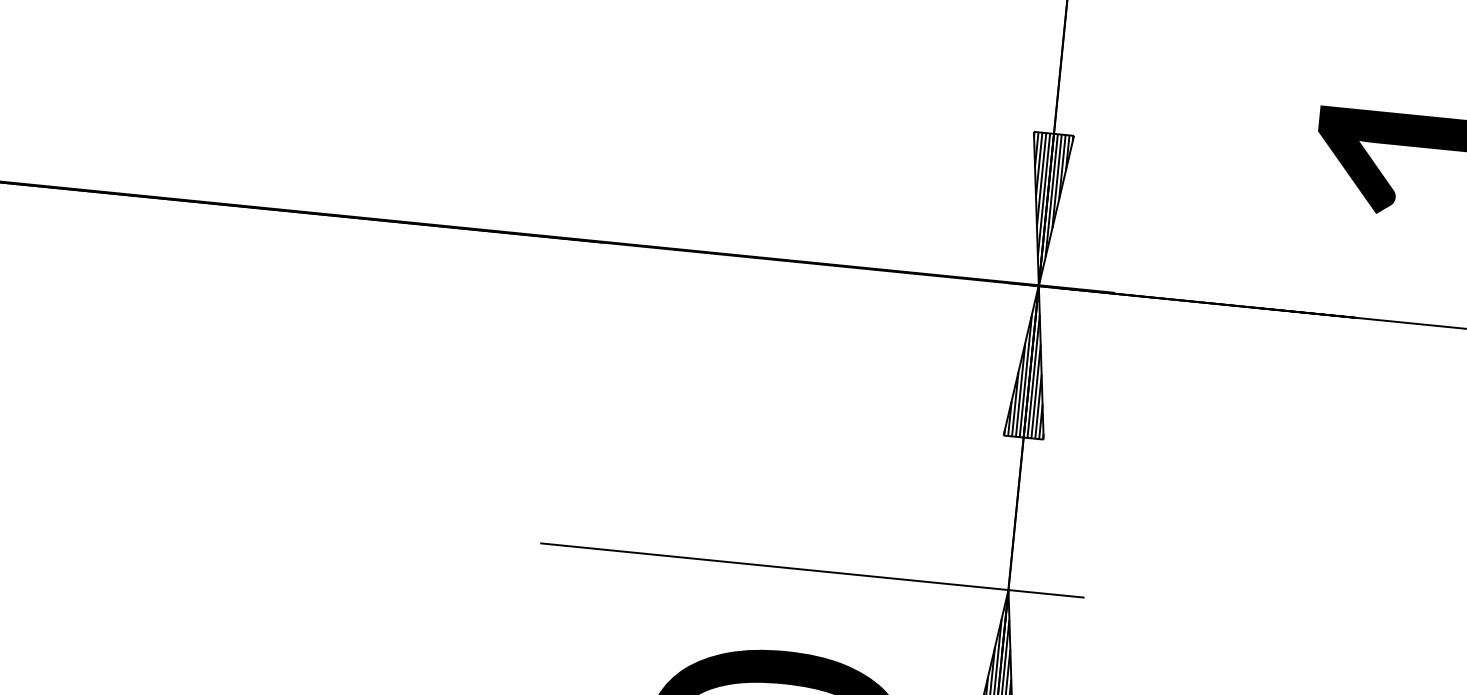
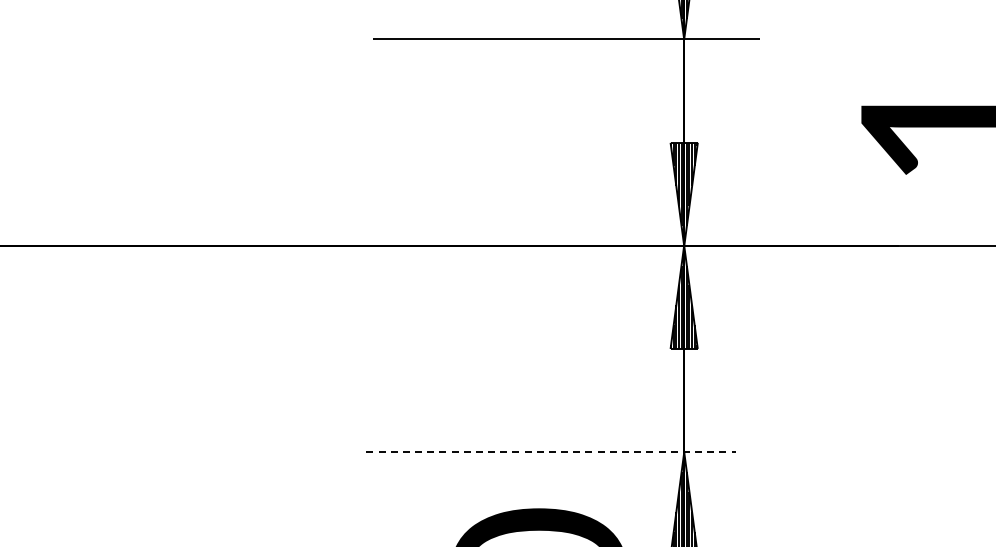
line: (812, 570) -> (551, 452), solid -> dashed

